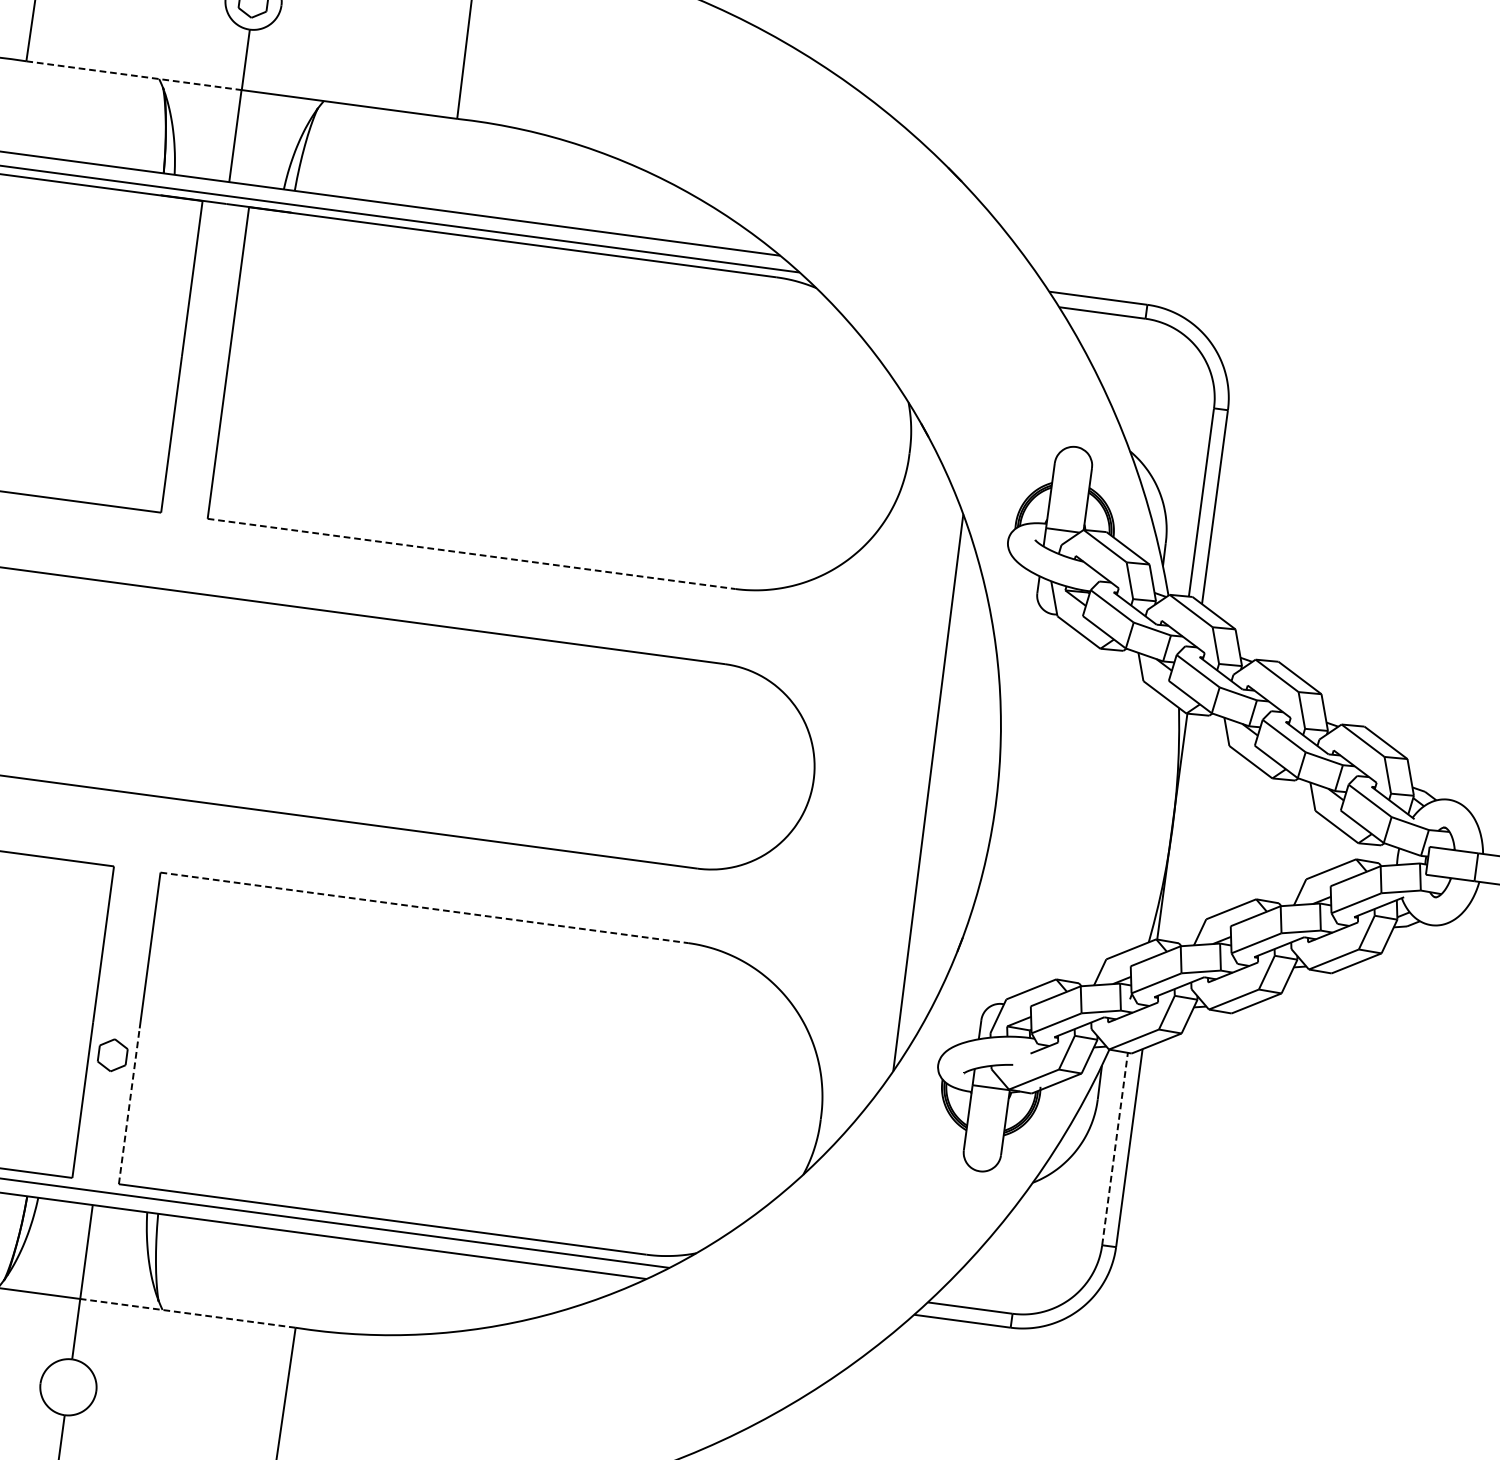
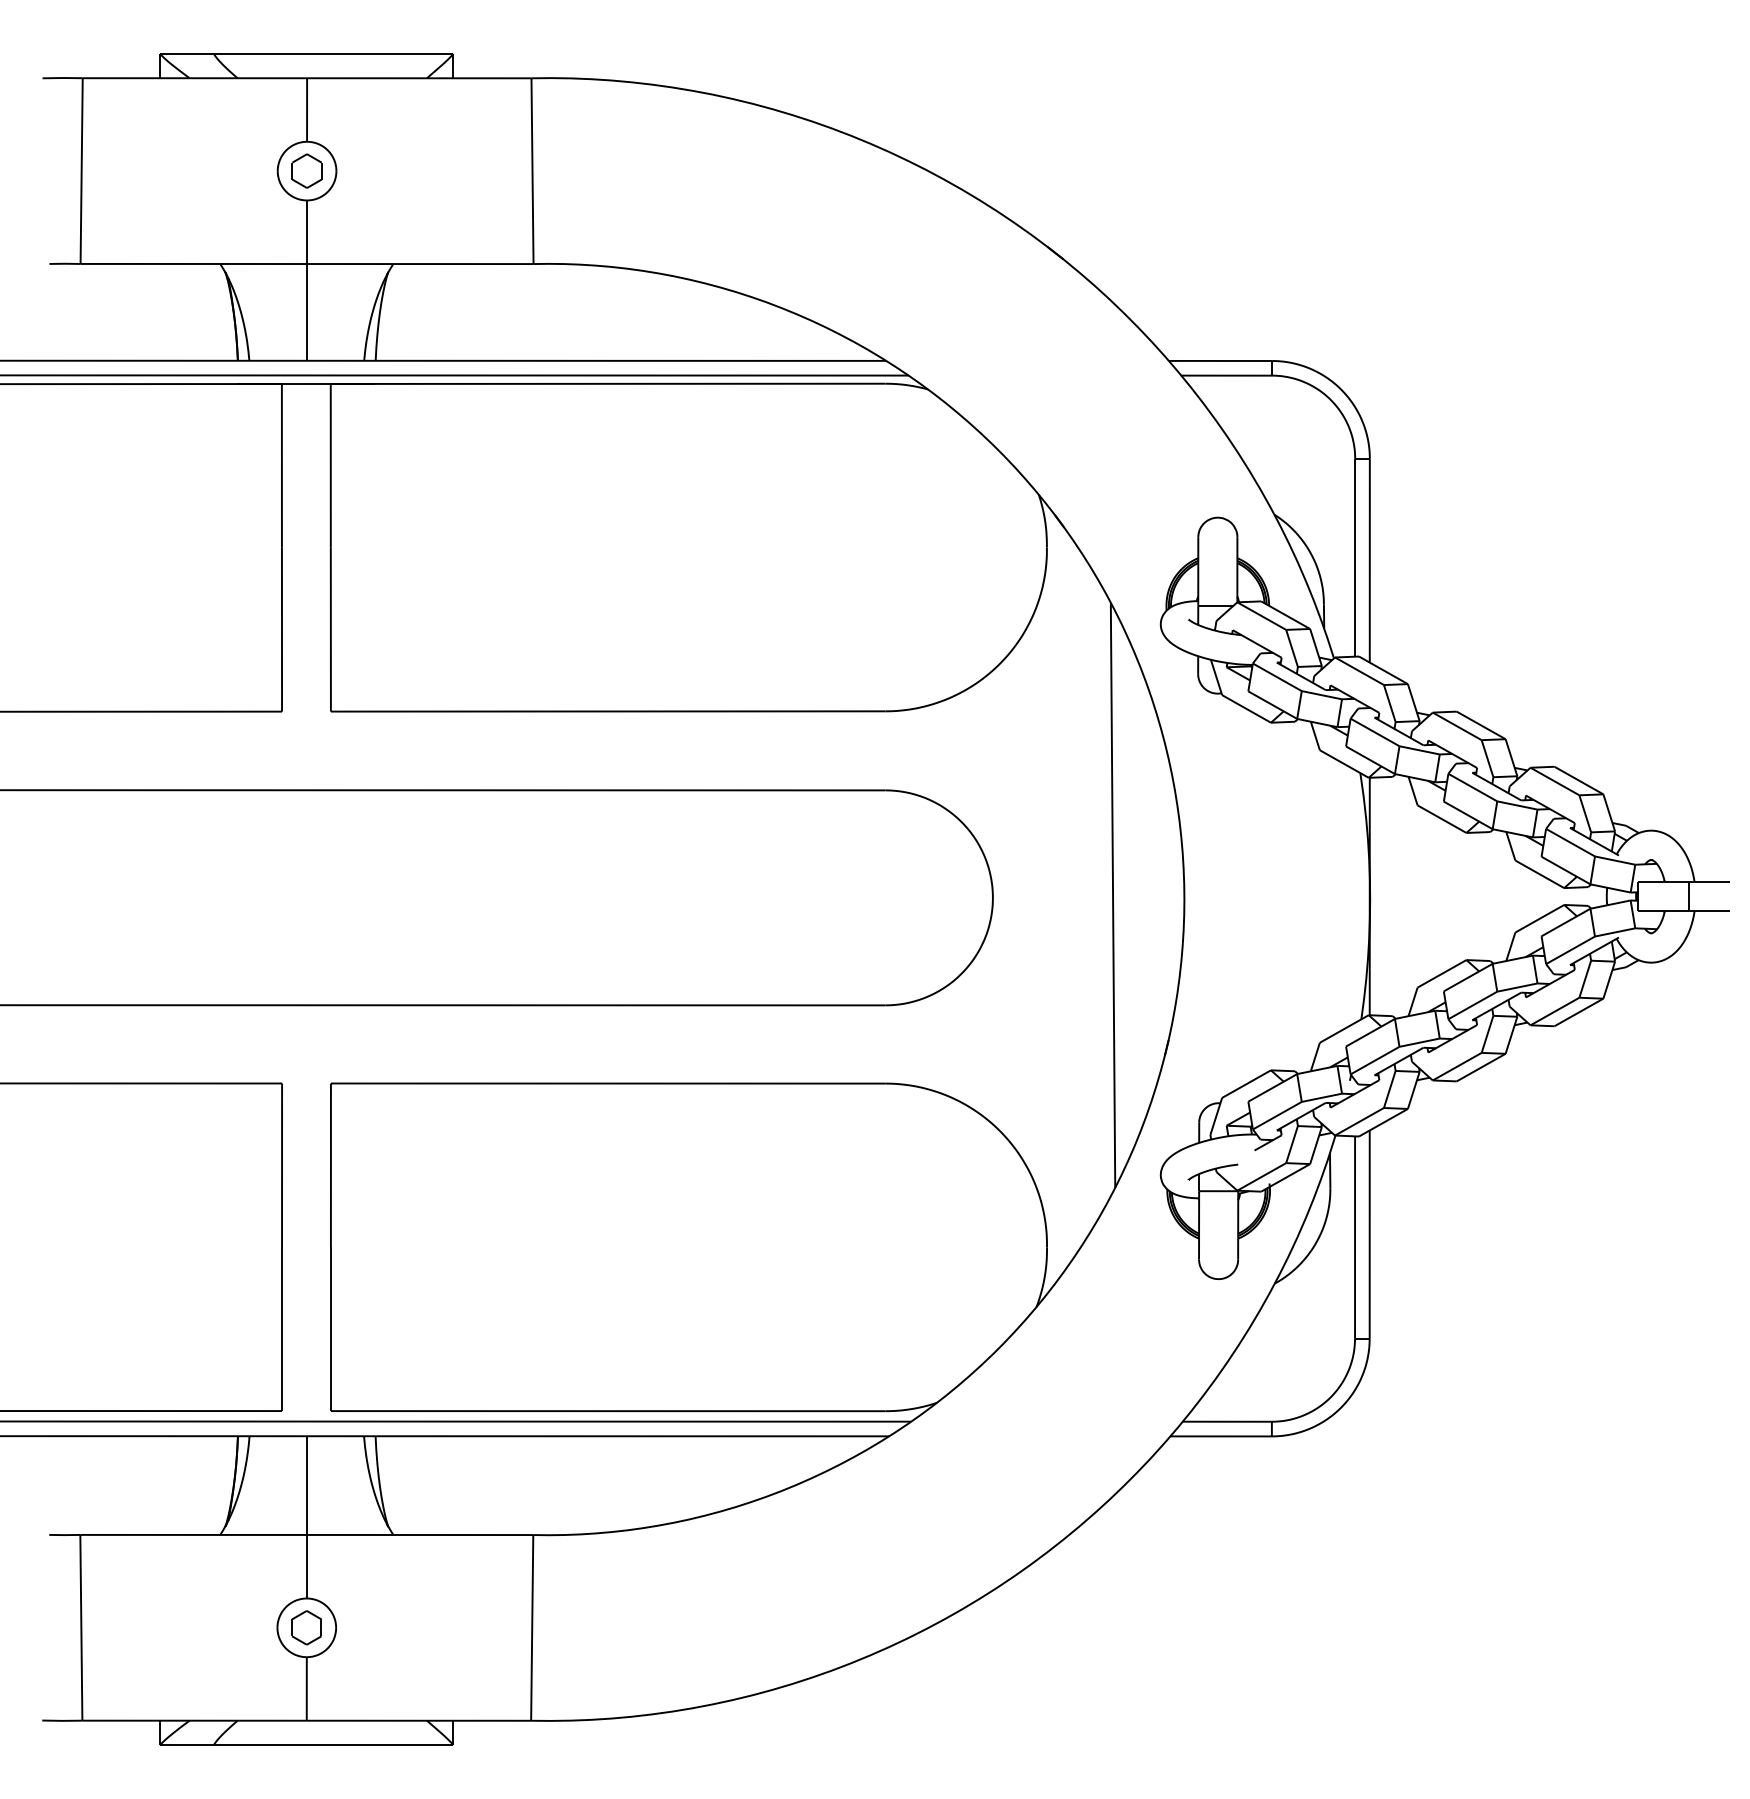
line: (134, 75) -> (194, 263), dashed -> solid
line: (471, 553) -> (608, 711), dashed -> solid
line: (424, 907) -> (608, 1083), dashed -> solid
part: (112, 1054) -> (306, 1627), moved
line: (128, 1106) -> (330, 1329), dashed -> solid
line: (1115, 1149) -> (1355, 1237), dashed -> solid
line: (187, 1313) -> (419, 1535), dashed -> solid

